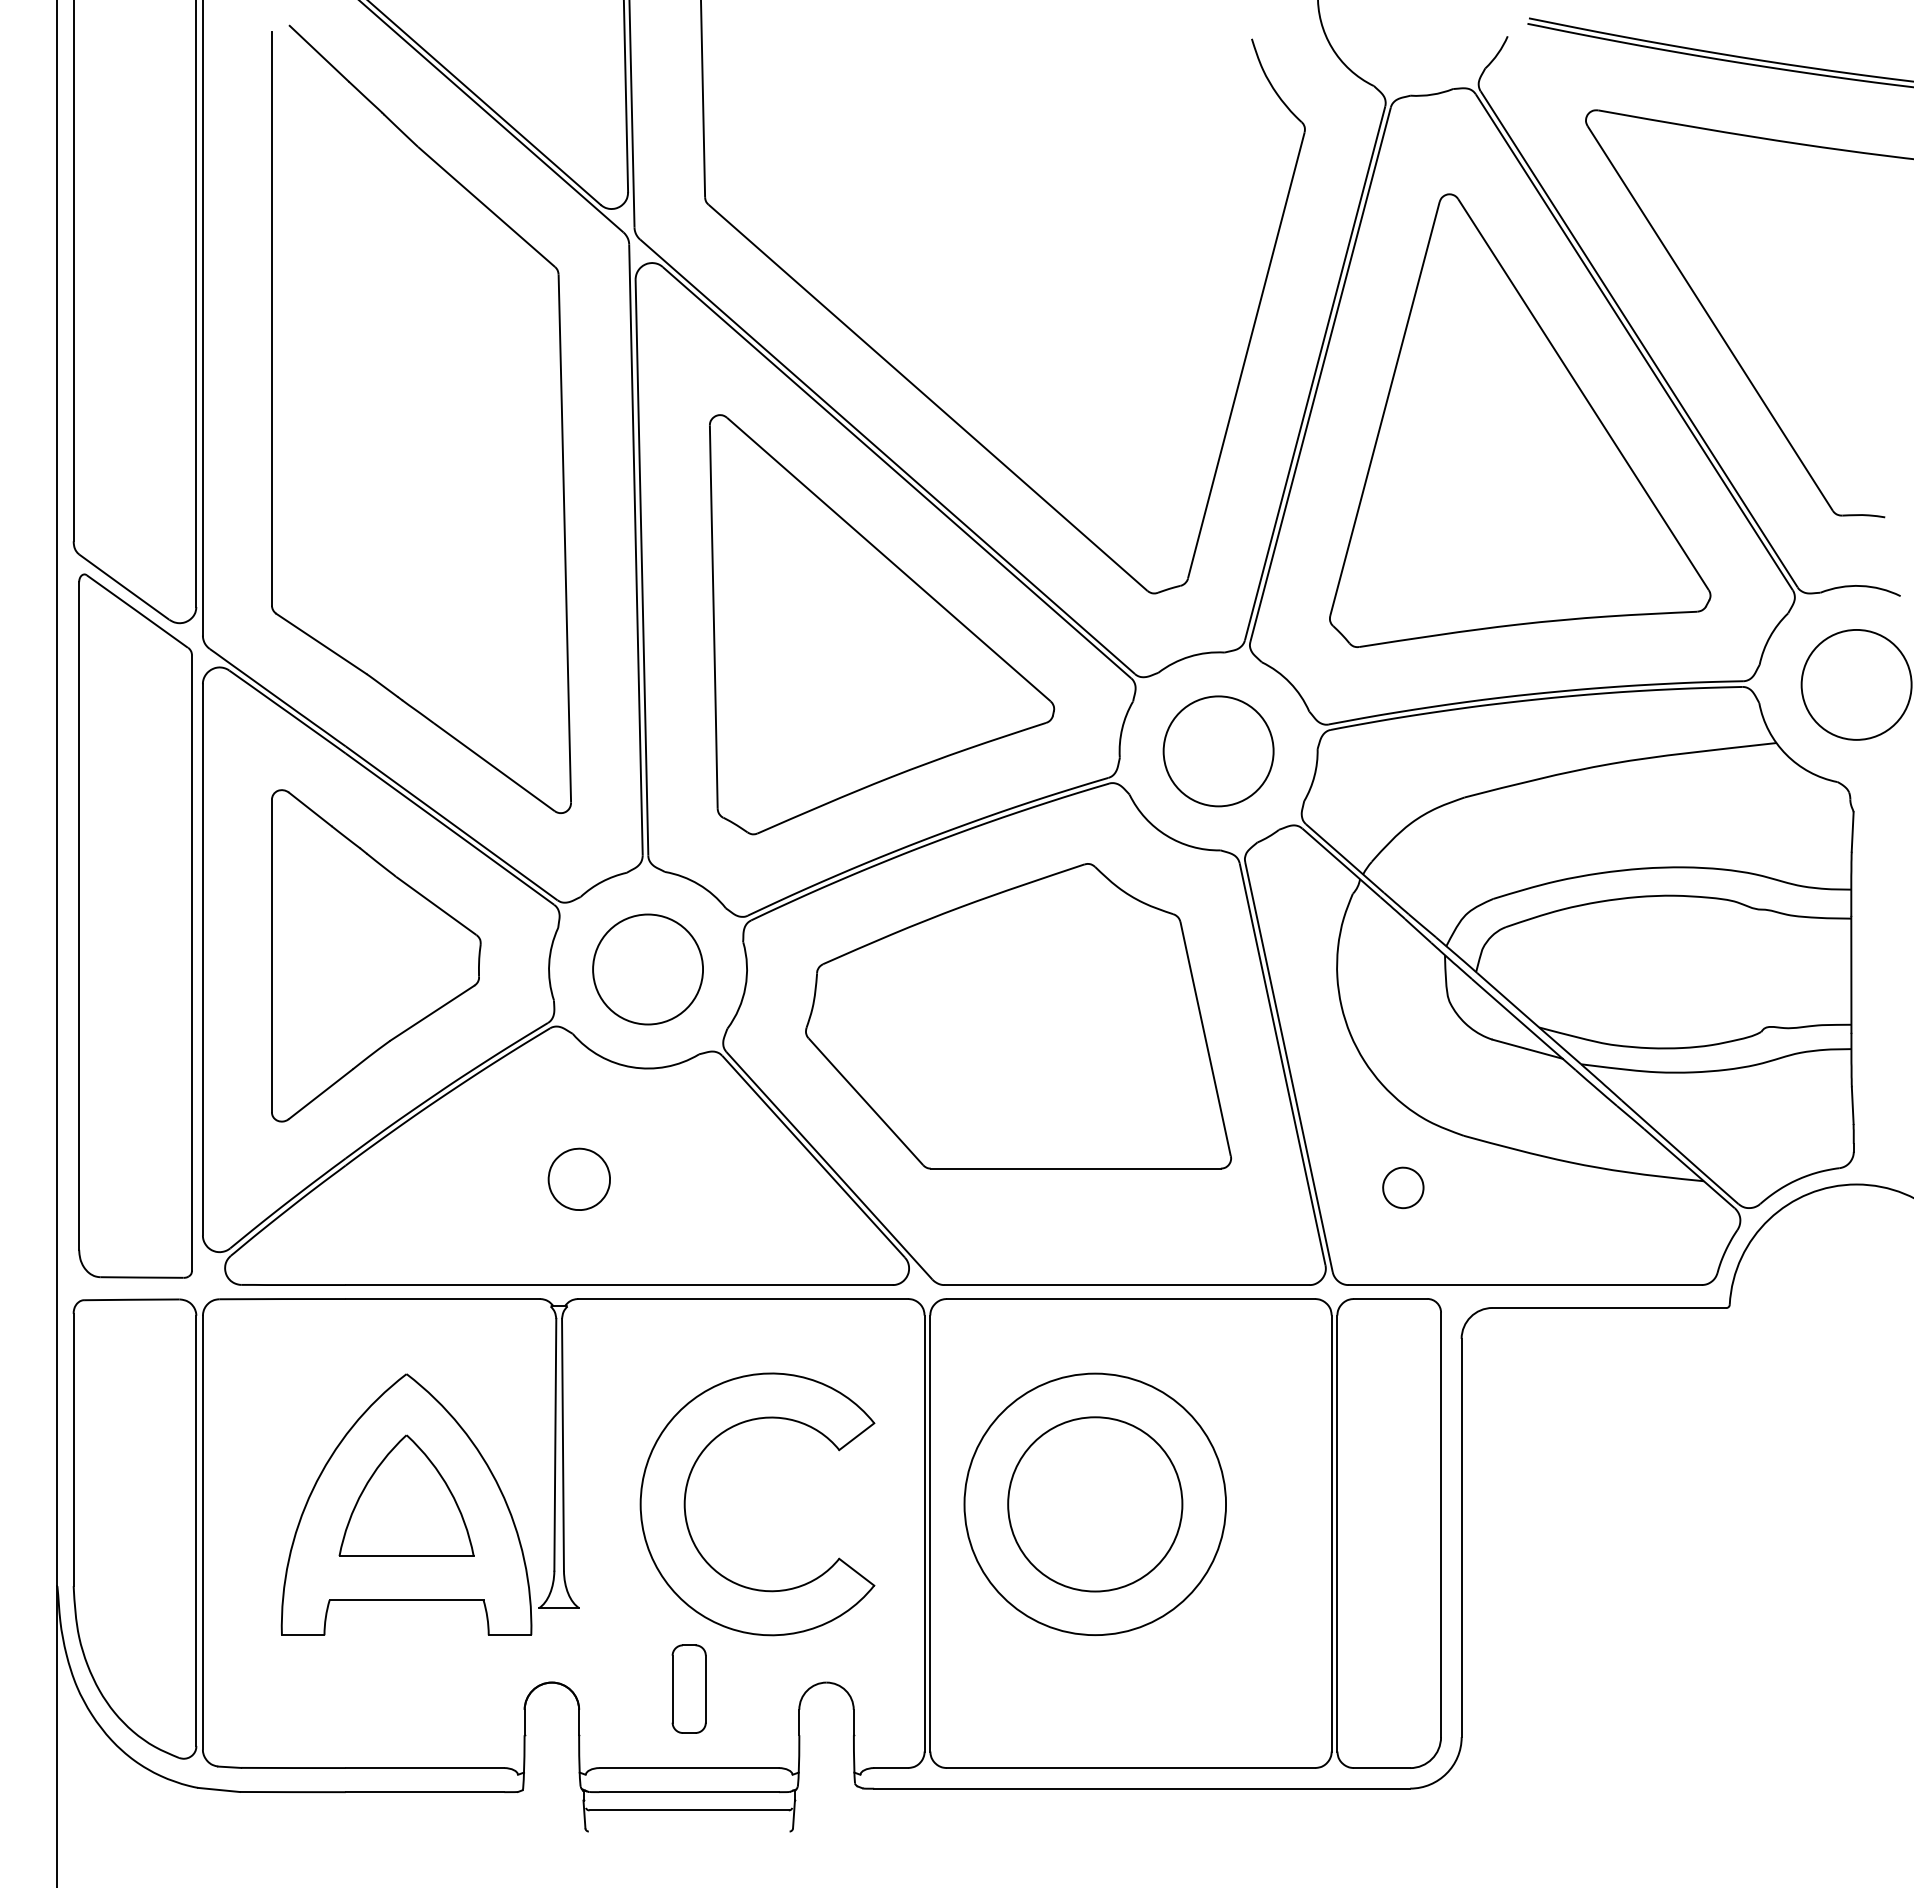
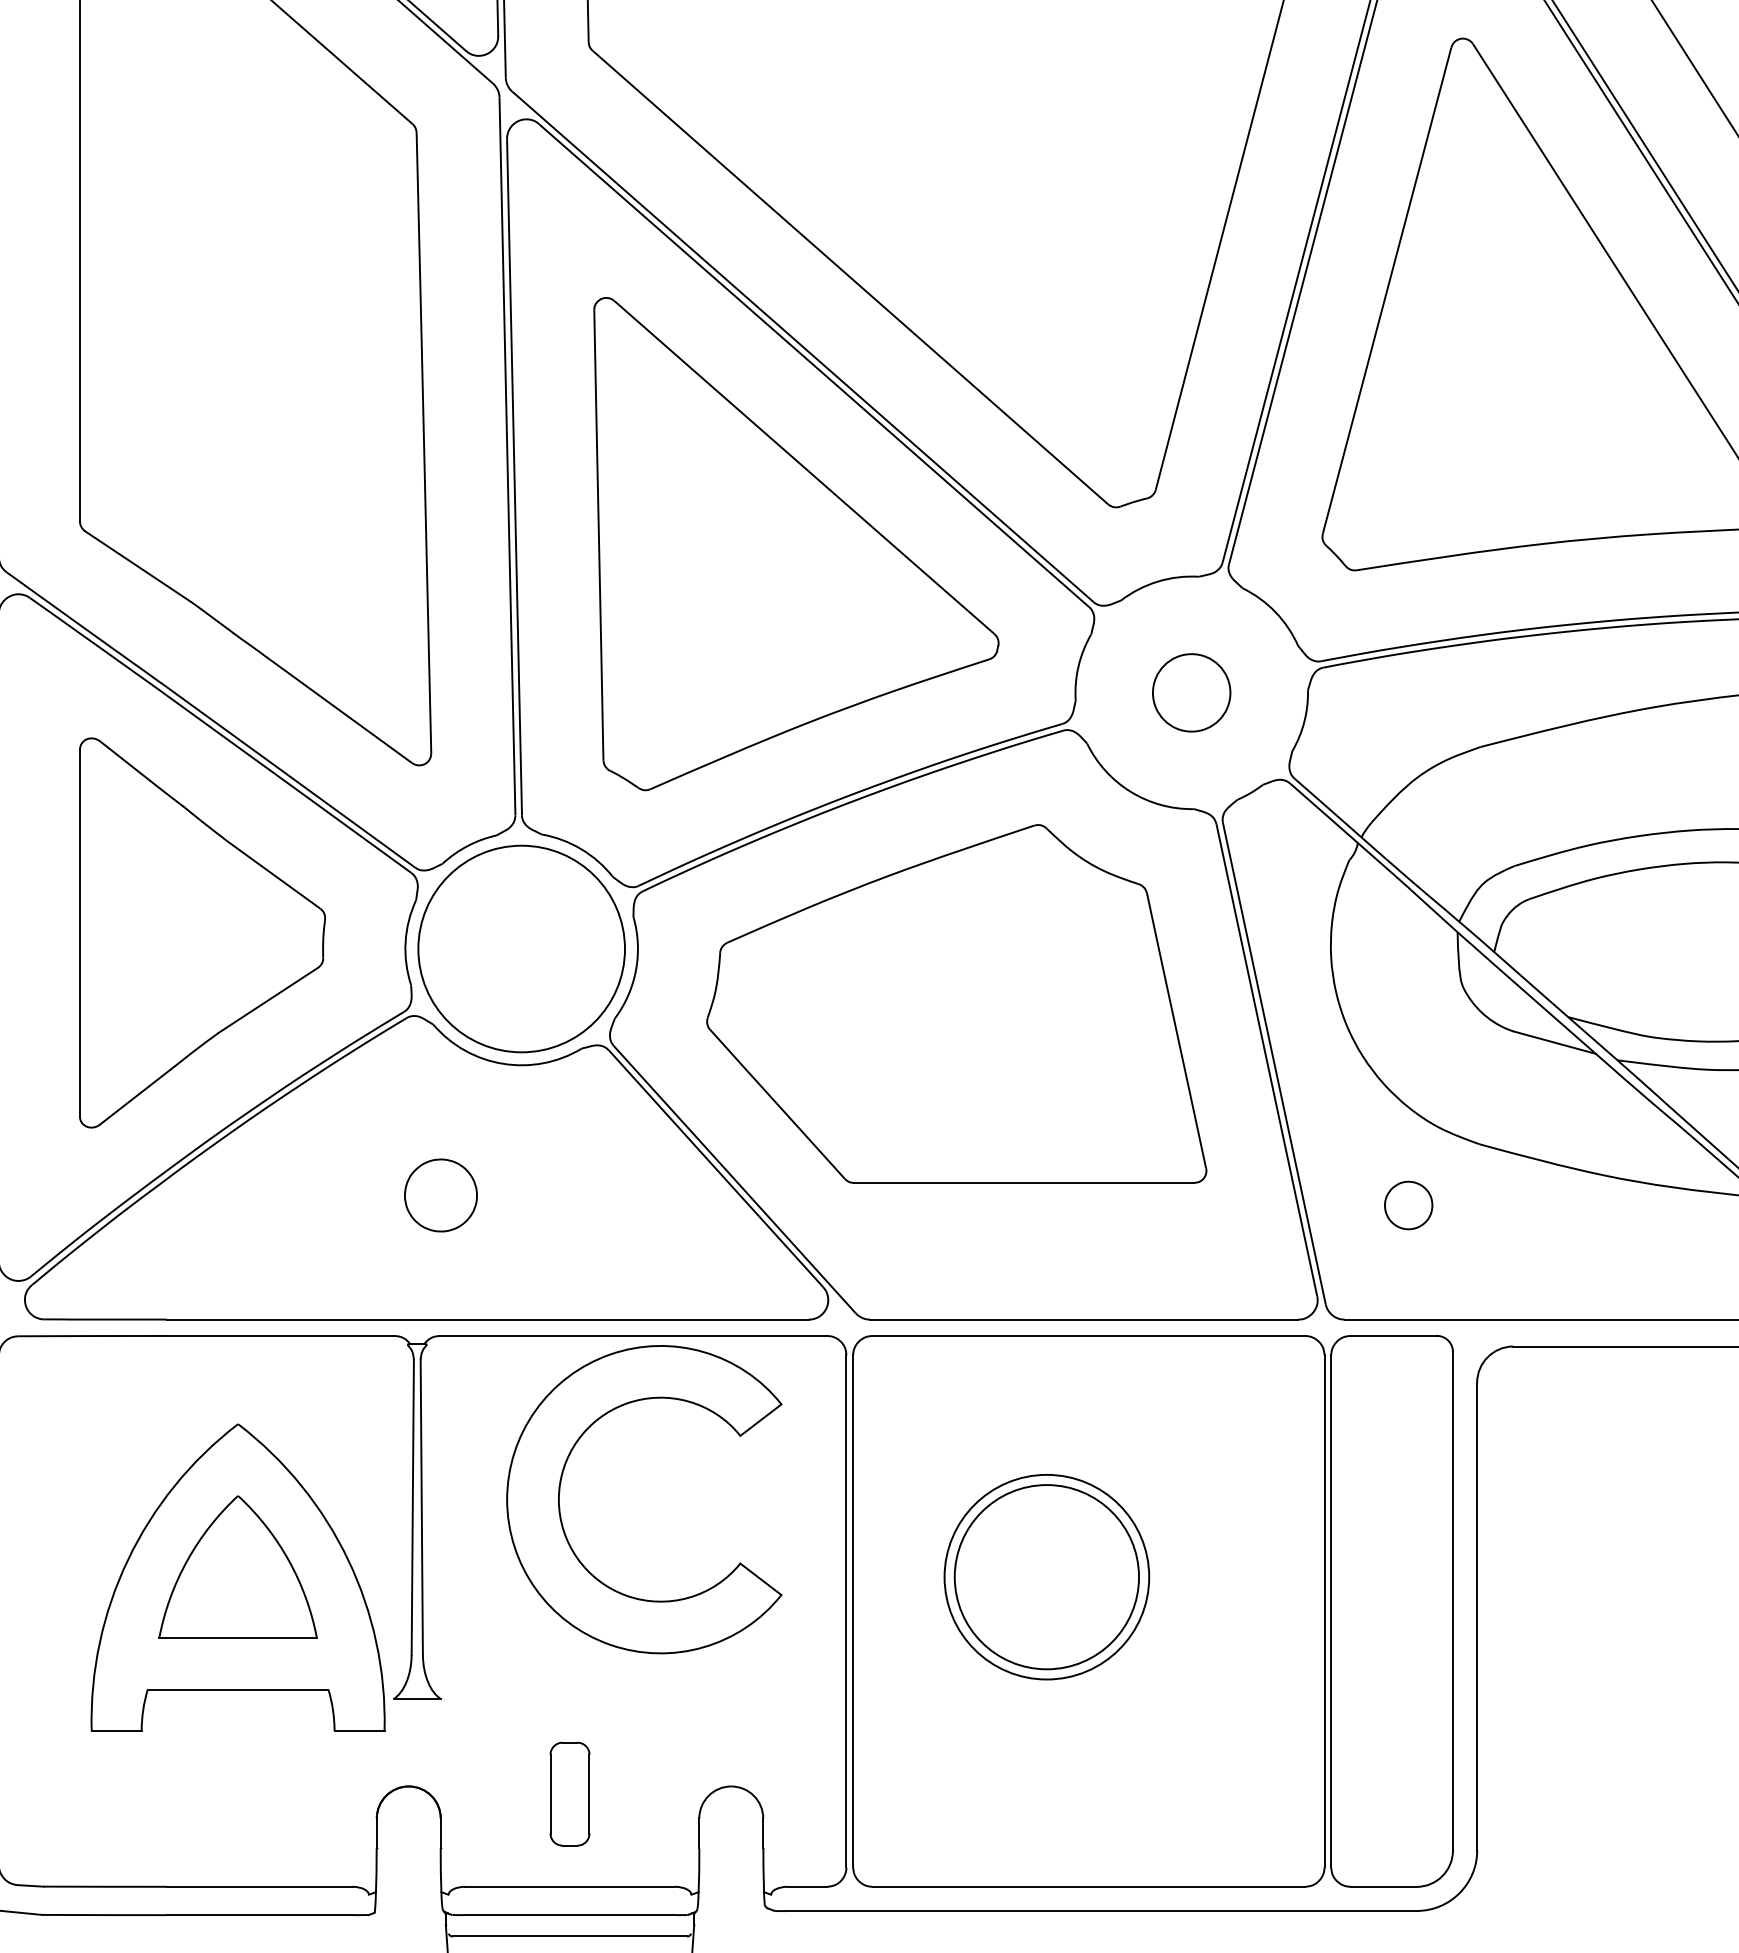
circle: (1218, 751) -> (1191, 692), size x0.6
circle: (648, 969) -> (522, 948), size x1.6
part: (686, 1495) -> (560, 1489), moved
circle: (1095, 1504) -> (1047, 1577), size x0.6

